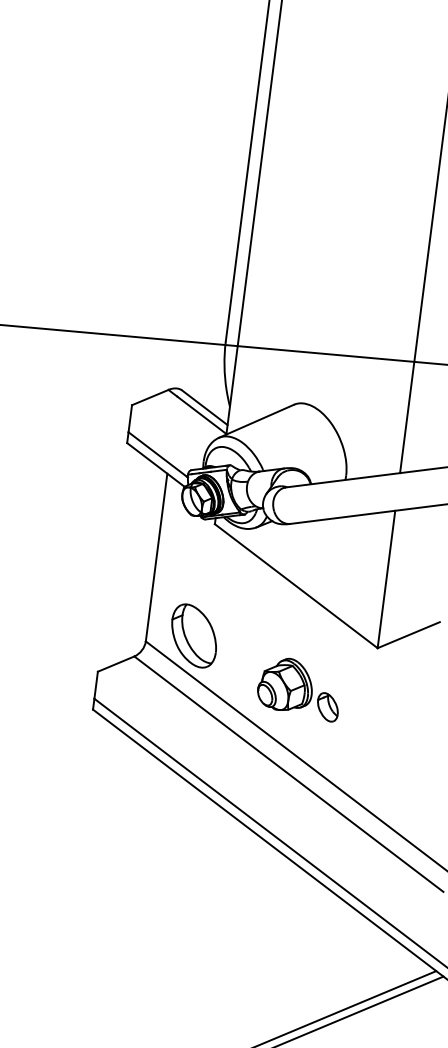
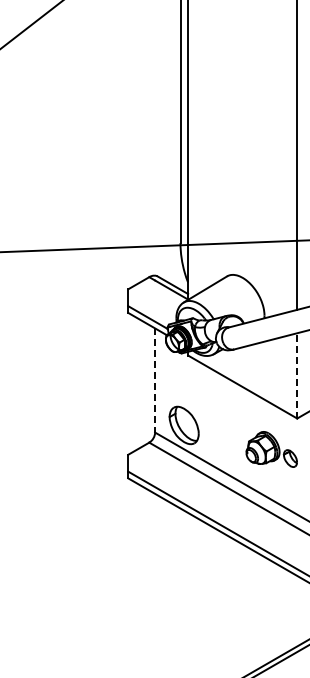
line: (157, 557) -> (155, 380), solid -> dashed
line: (386, 578) -> (297, 375), solid -> dashed
part: (299, 688) -> (271, 449), moved

